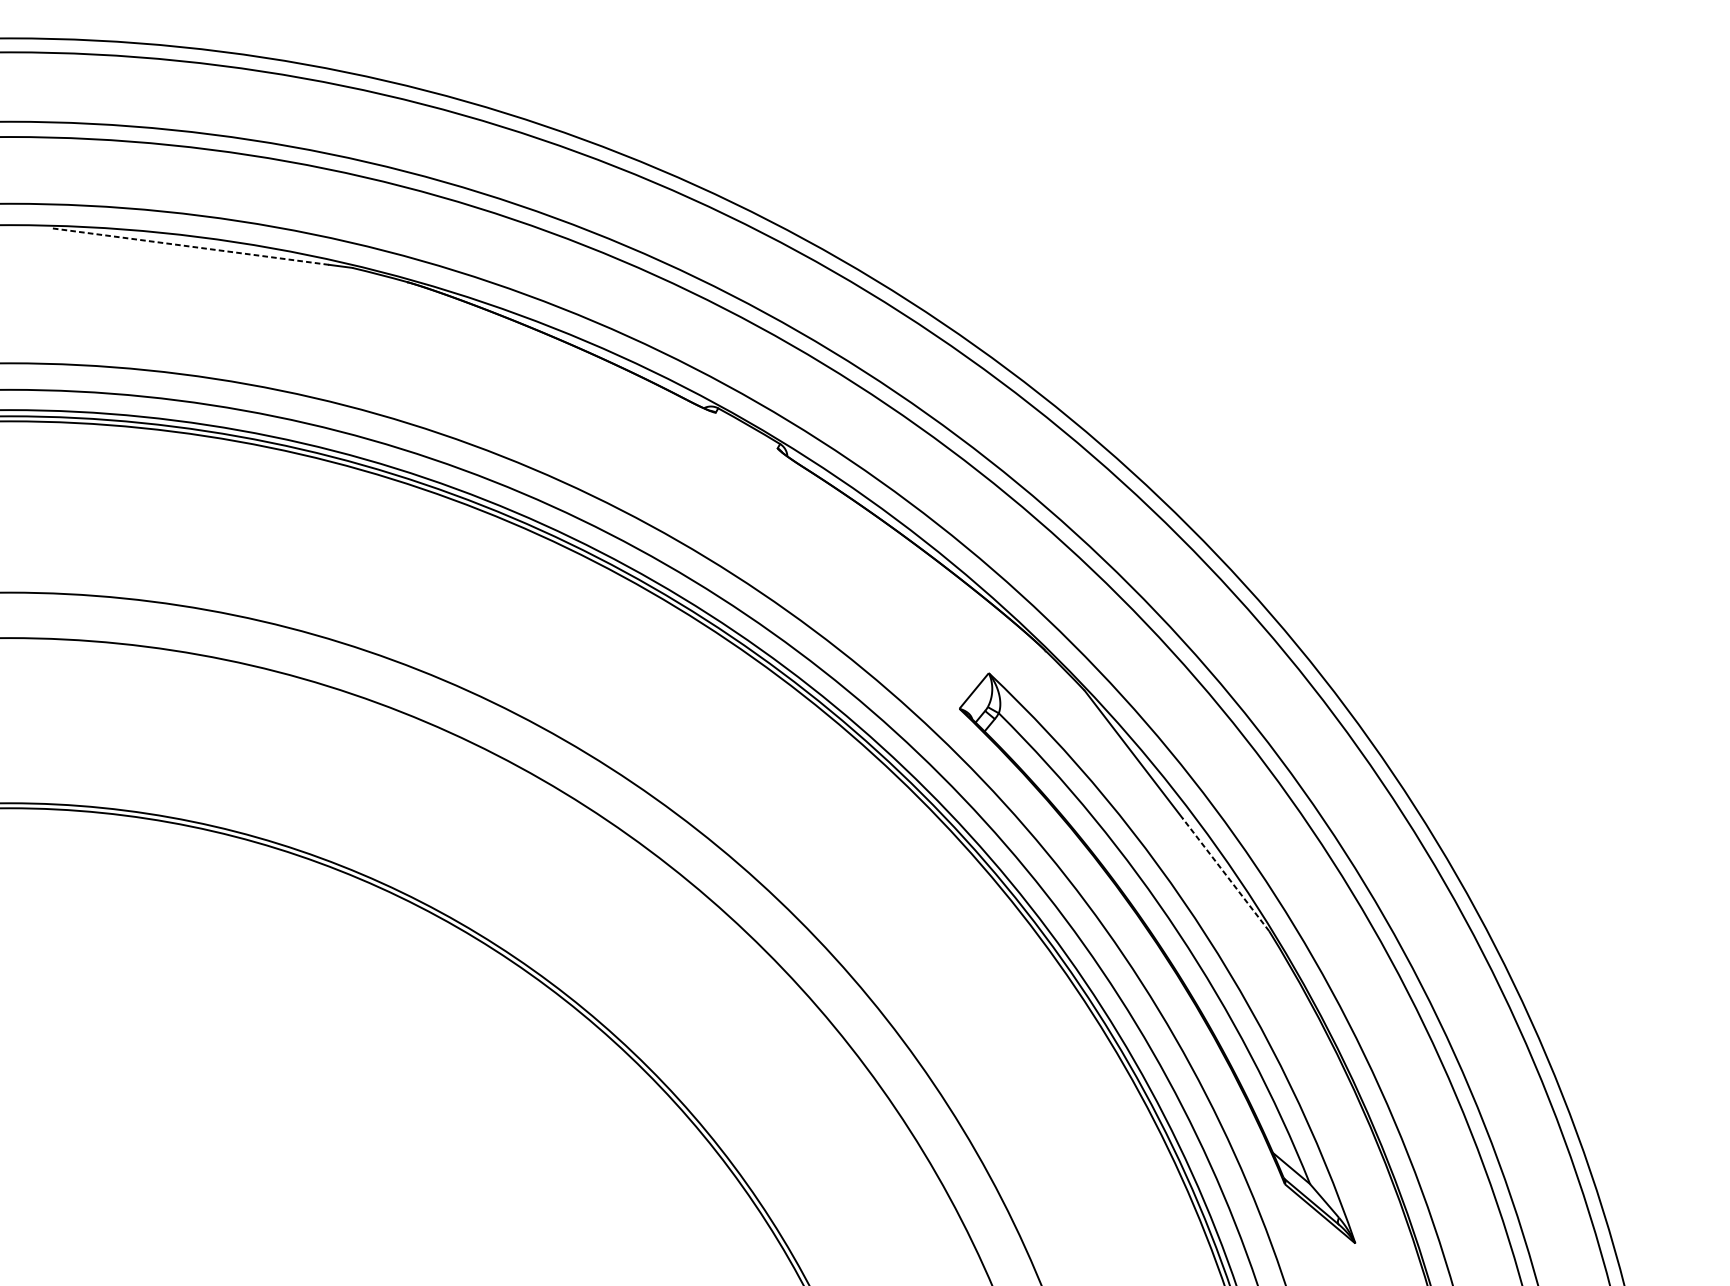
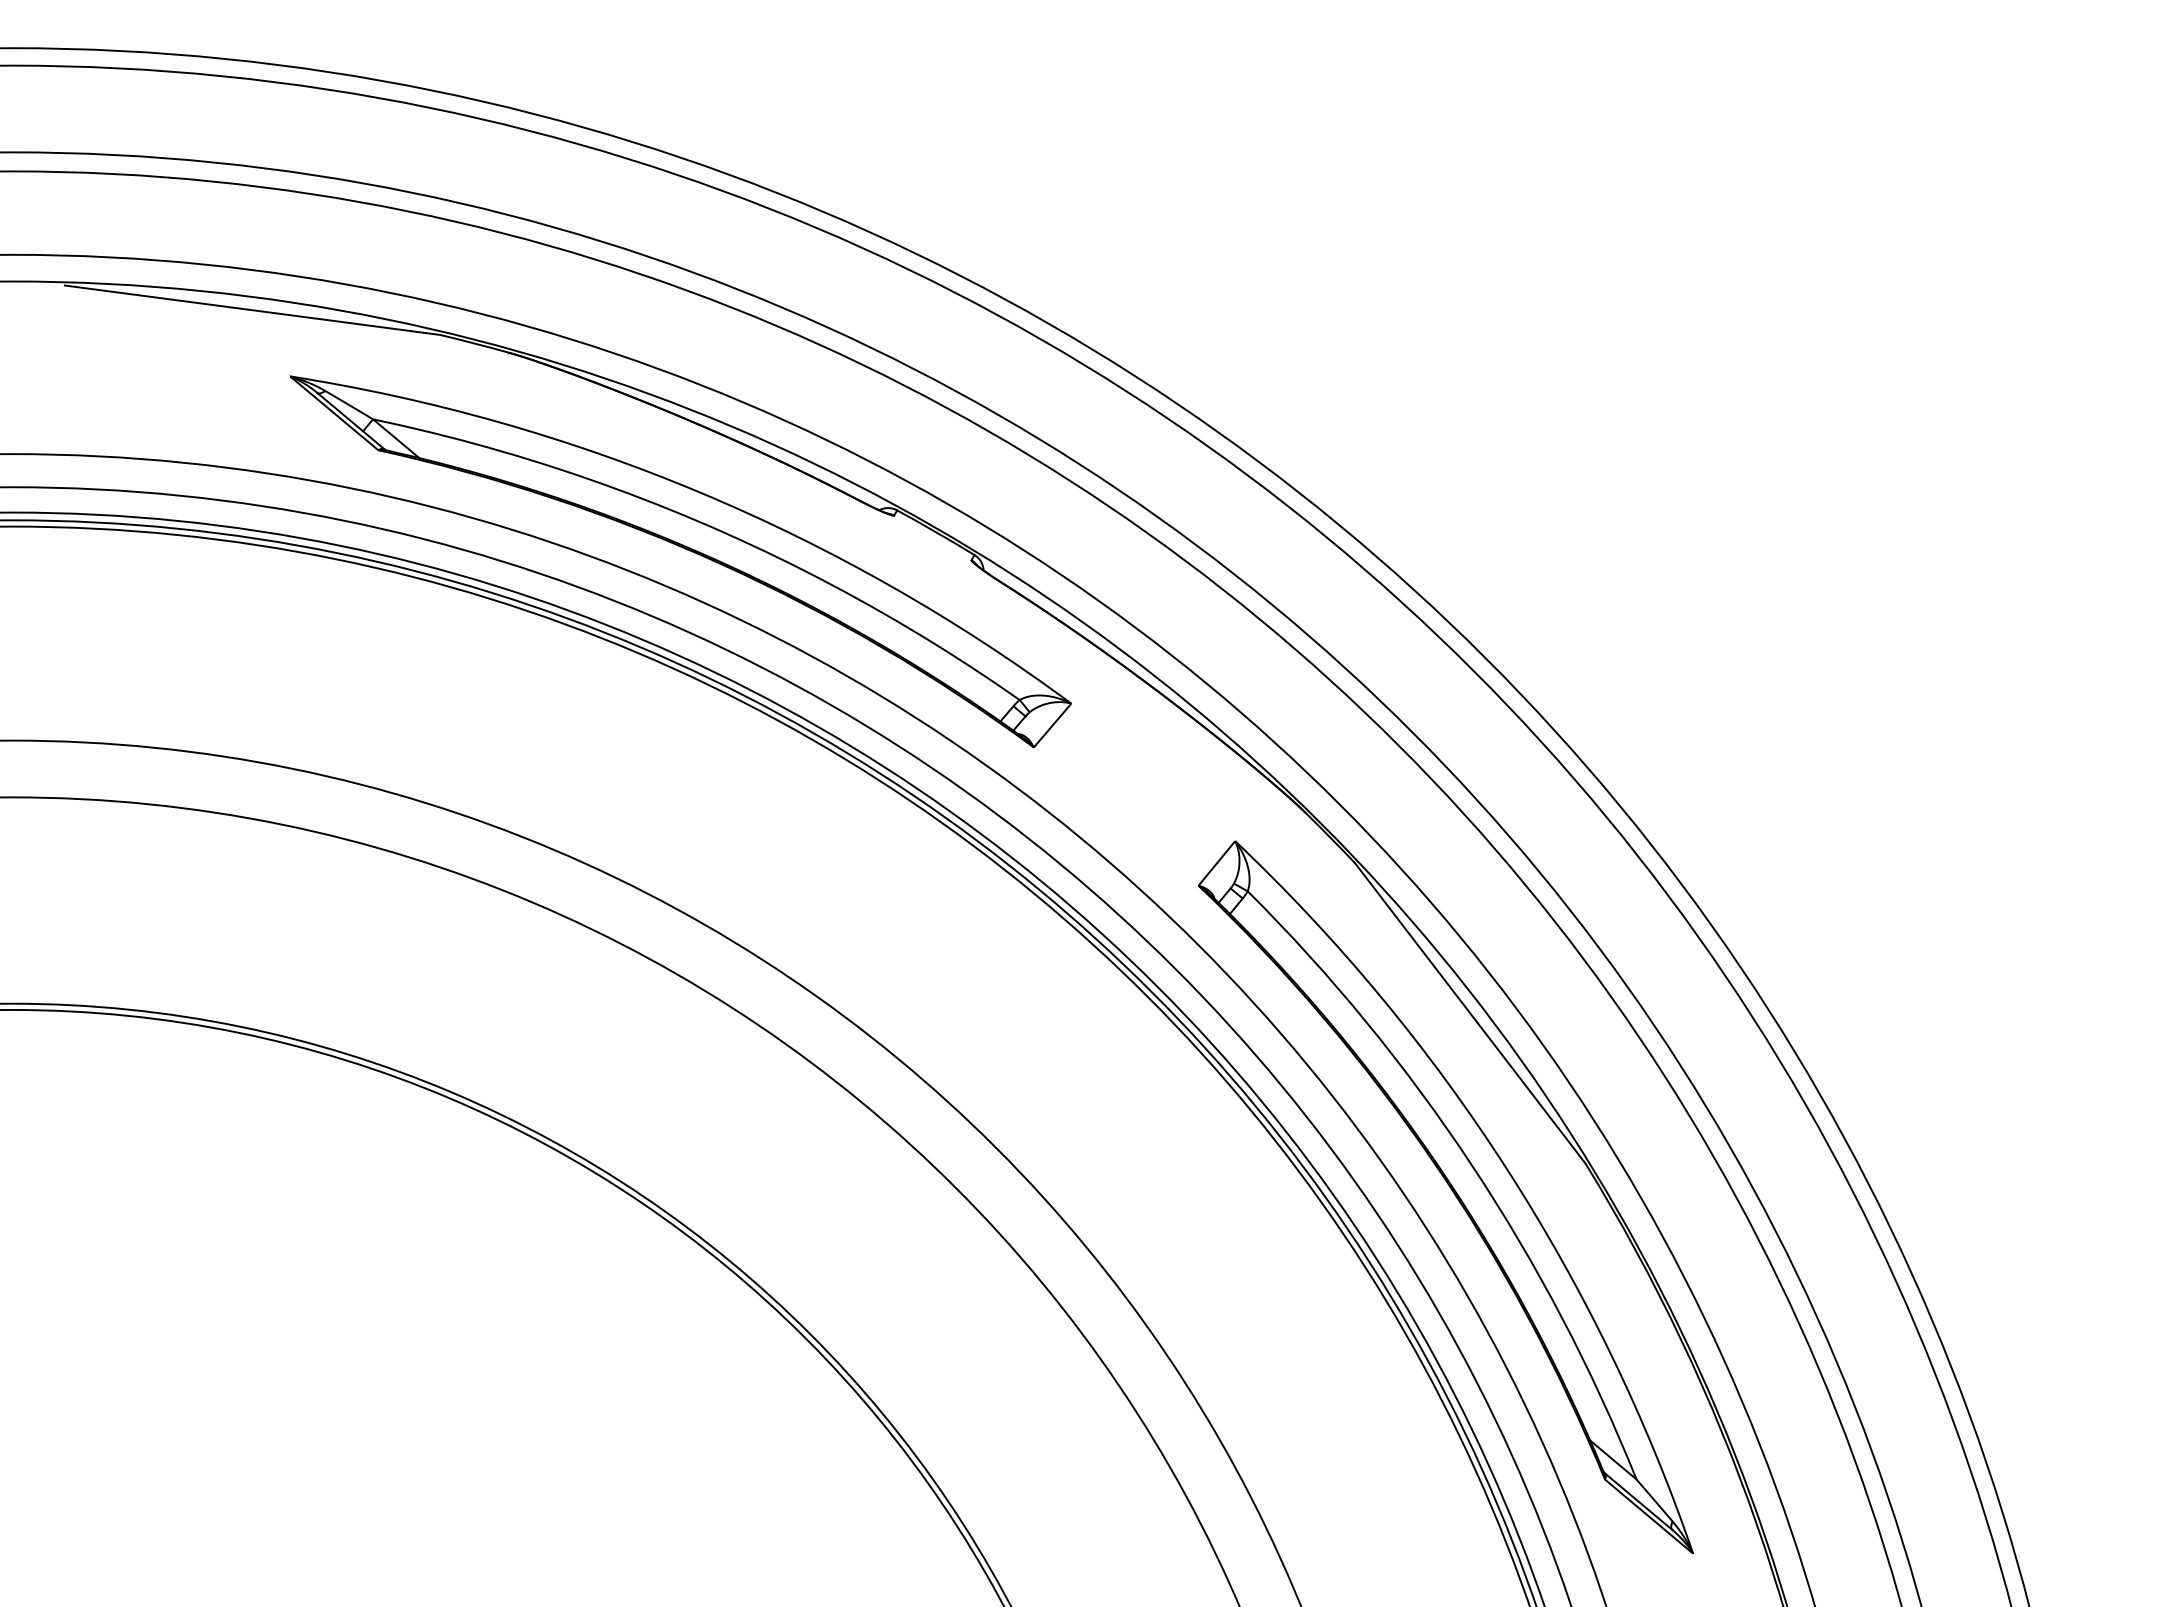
line: (190, 246) -> (237, 308), dashed -> solid
part: (548, 439) -> (685, 549), added
line: (1226, 874) -> (1531, 1092), dashed -> solid

